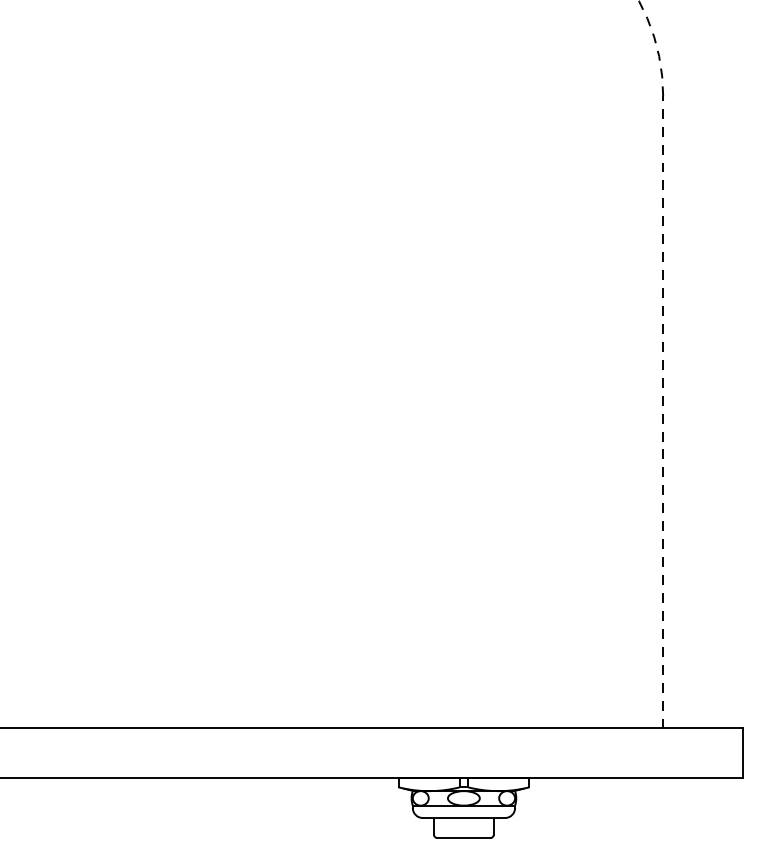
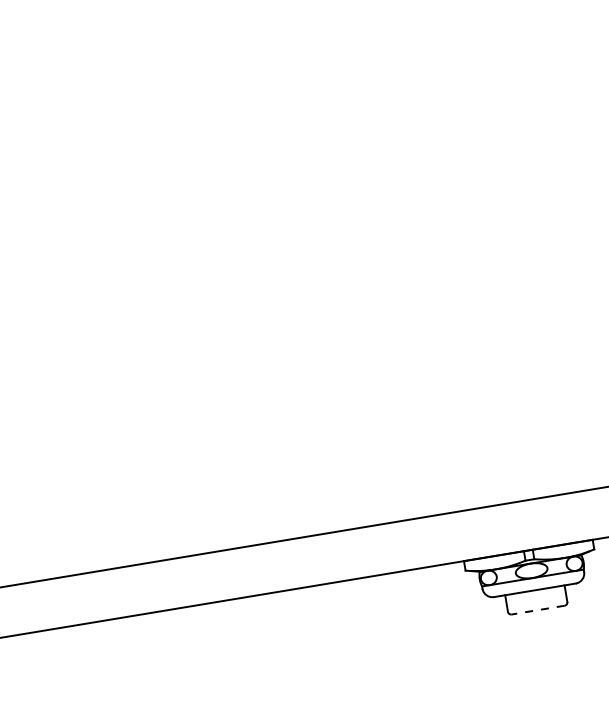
line: (463, 837) -> (537, 609), solid -> dashed

